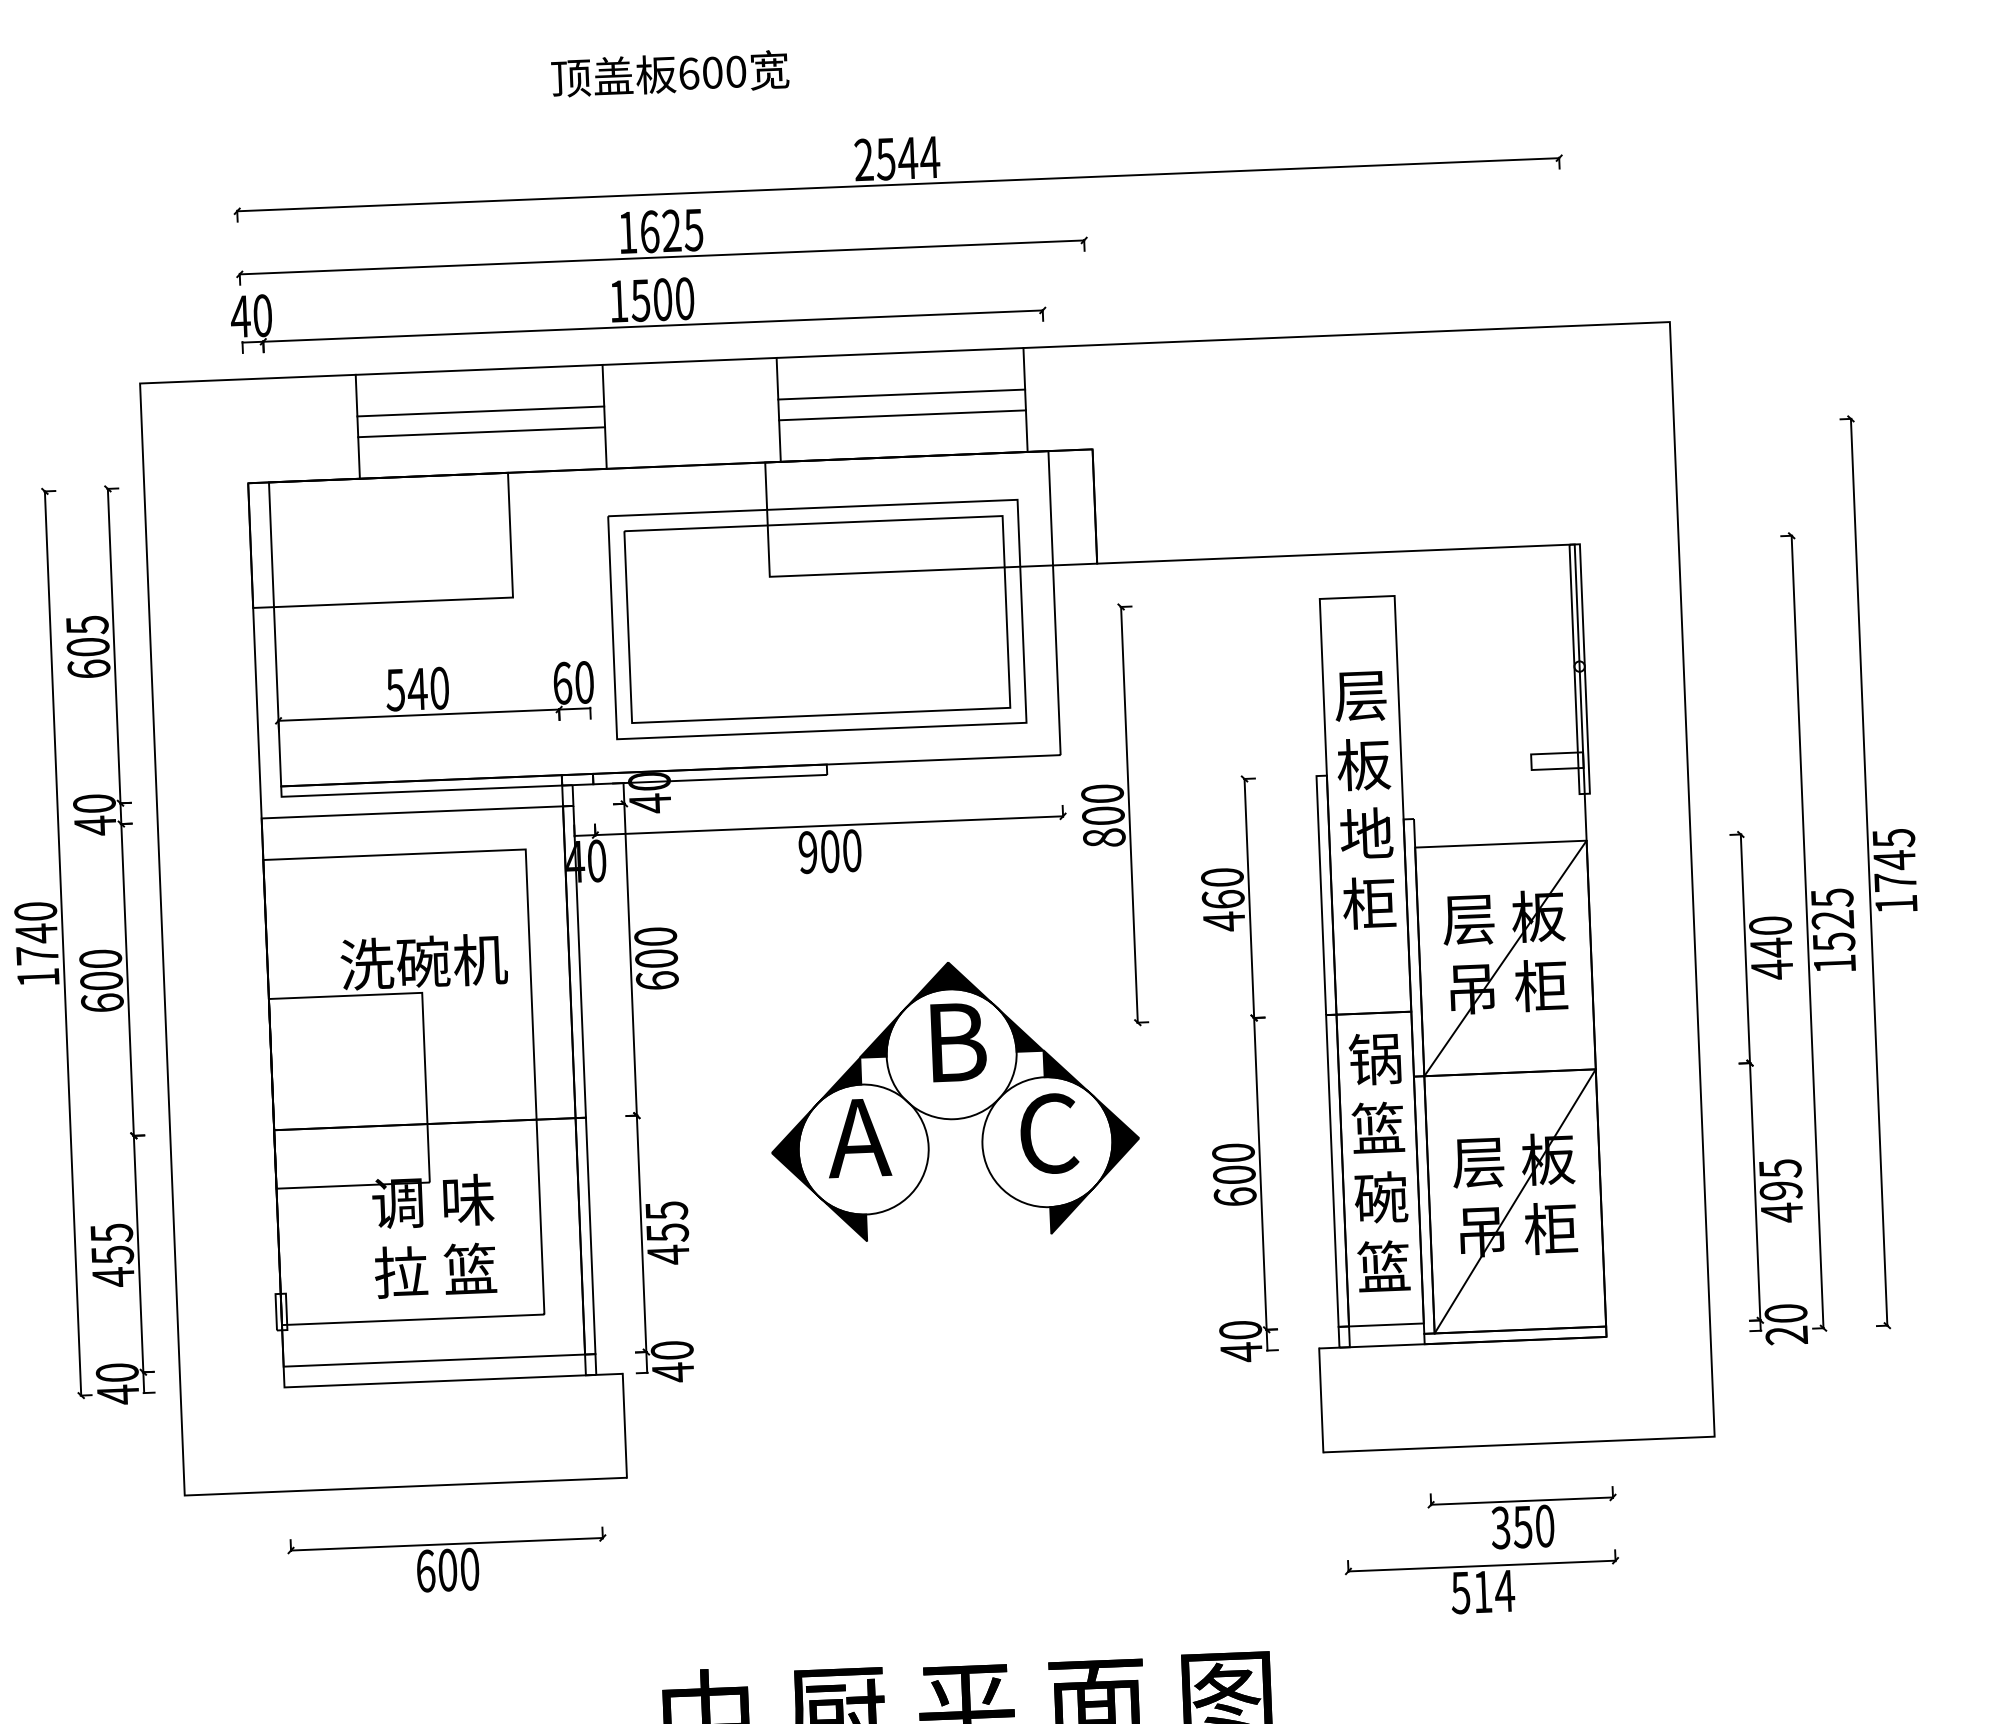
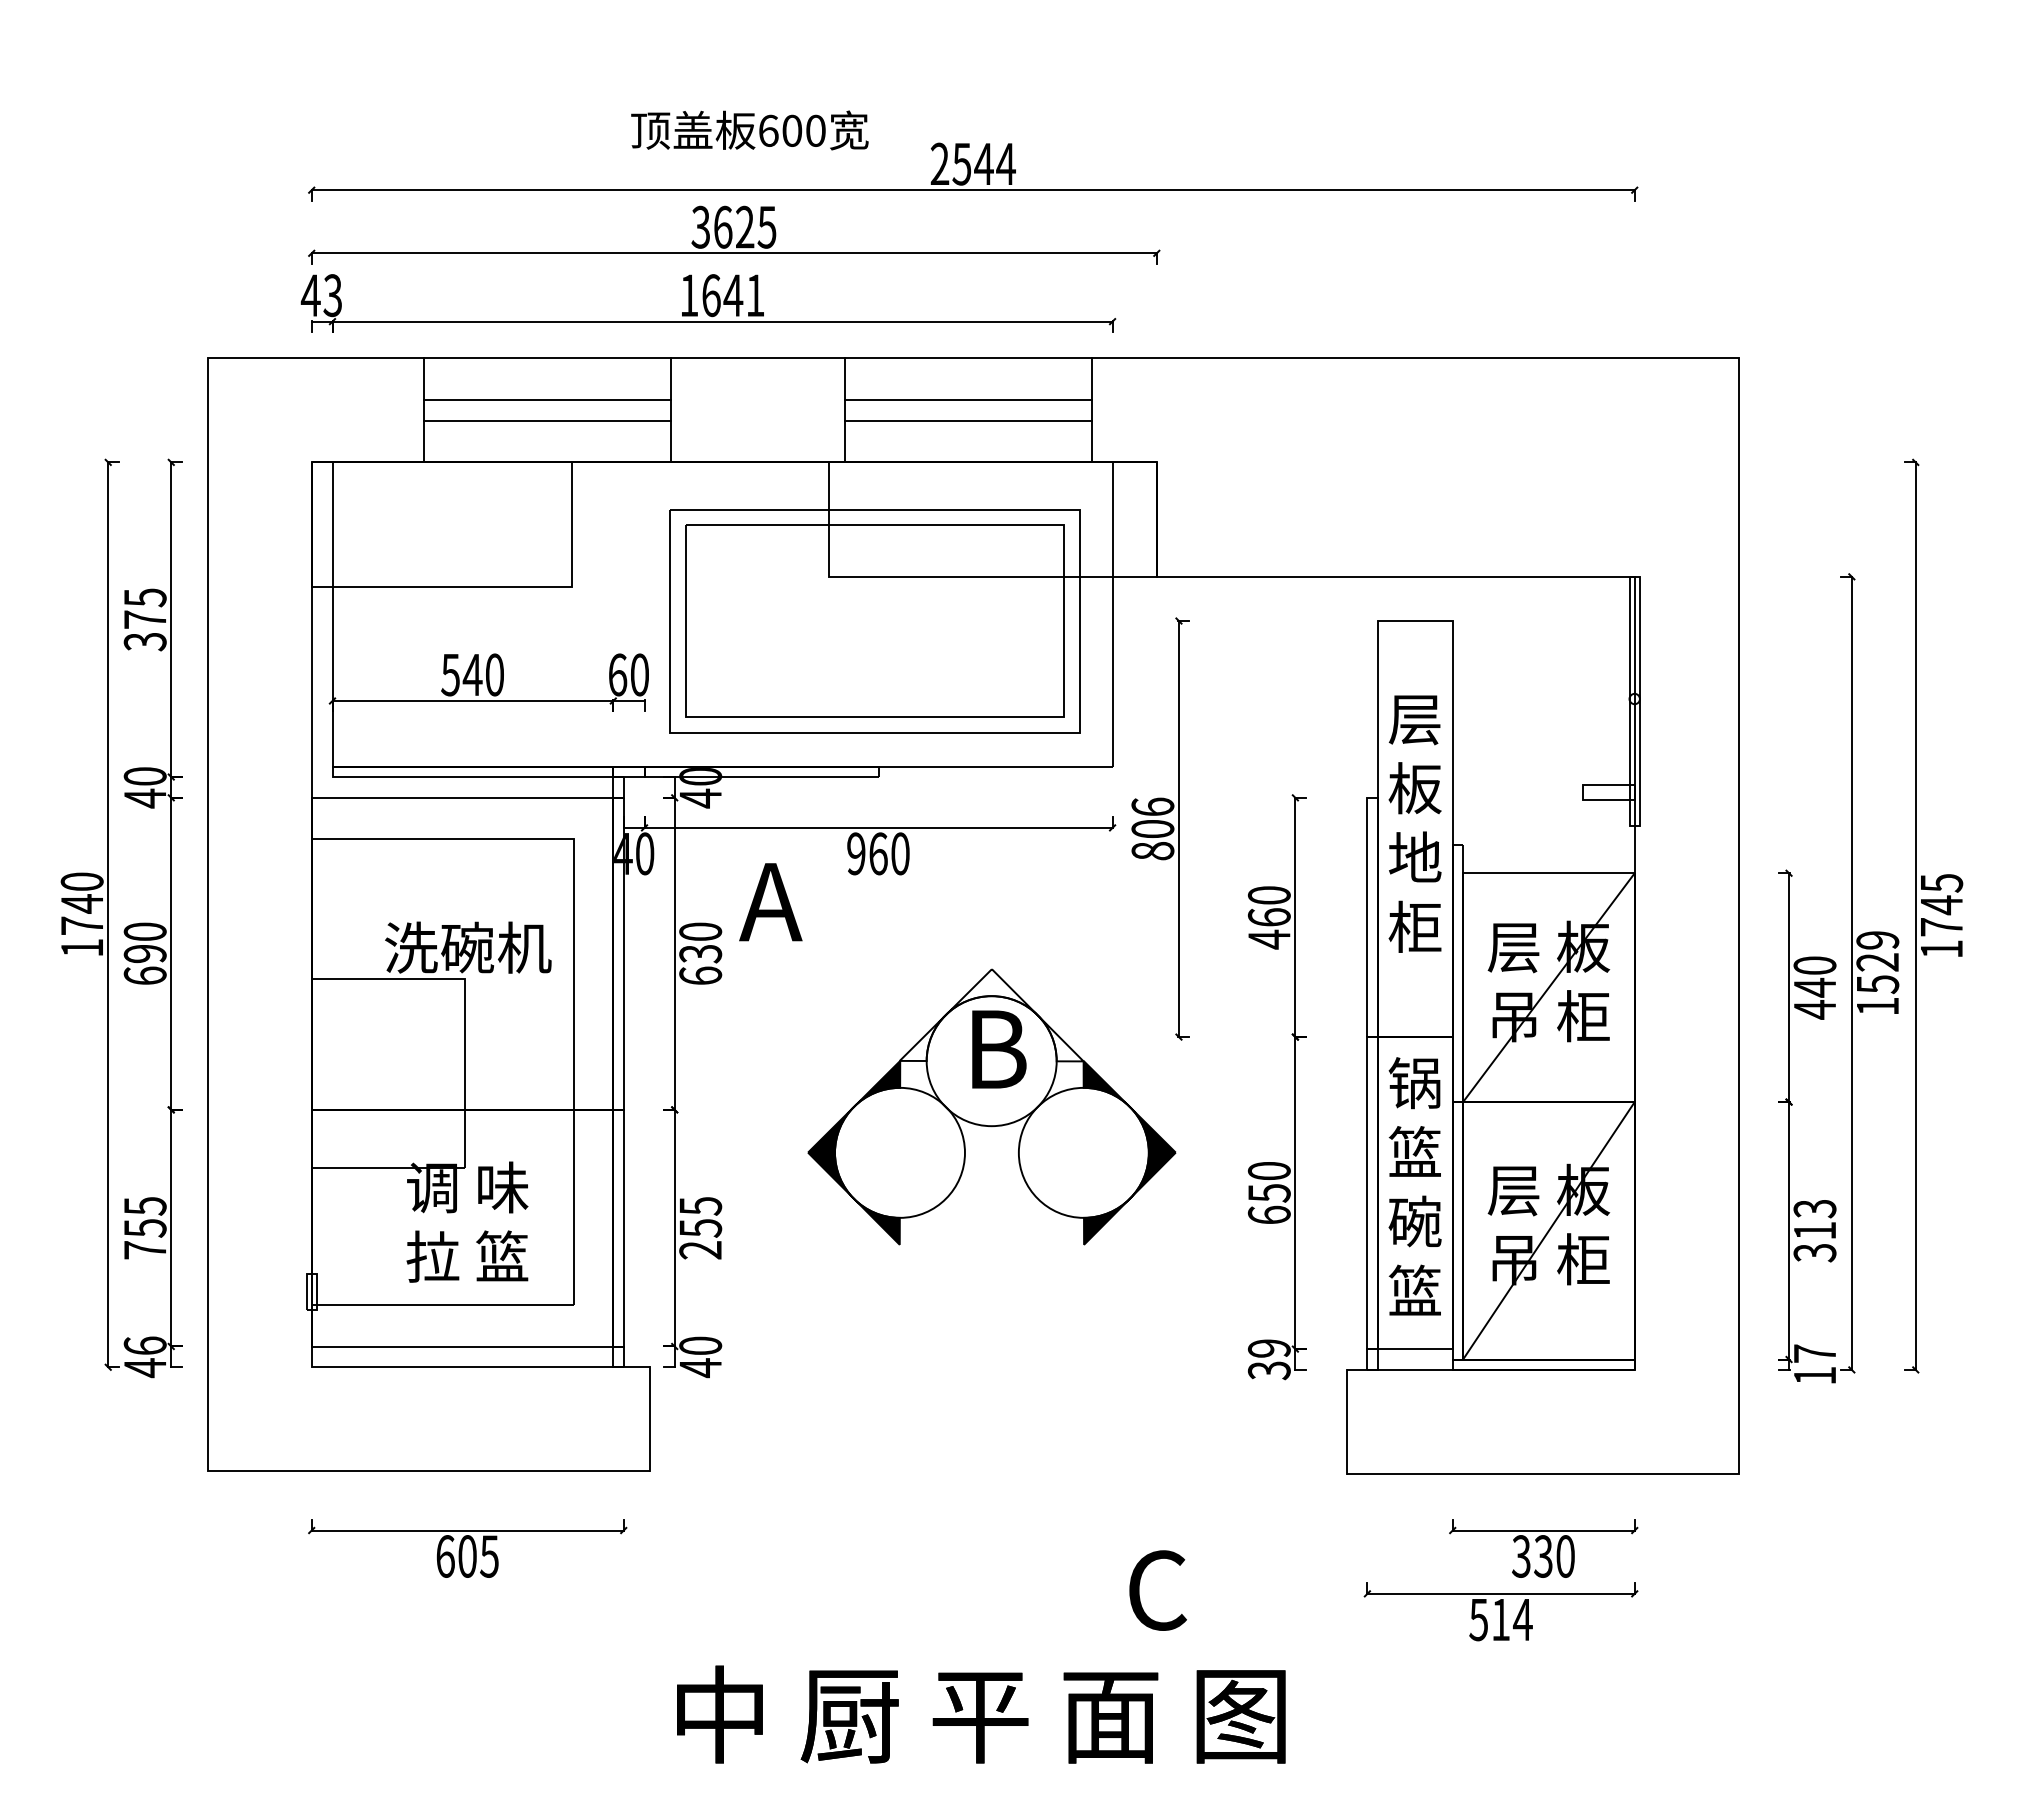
text: (669, 74) -> (749, 130), moved
text: (627, 231) -> (700, 226), 1625 -> 3625
text: (661, 299) -> (732, 295), 1500 -> 1641
text: (262, 315) -> (332, 295), 40 -> 43
text: (87, 657) -> (144, 630), 605 -> 375
text: (1102, 793) -> (1152, 806), 800 -> 806
text: (830, 851) -> (878, 853), 900 -> 960
text: (1831, 898) -> (1877, 940), 1525 -> 1529
text: (656, 958) -> (700, 953), 600 -> 630
text: (100, 980) -> (144, 953), 600 -> 690
fill: (949, 1008) -> (991, 1015), removed
text: (1048, 1133) -> (1157, 1590), moved
text: (858, 1138) -> (770, 902), moved
text: (1233, 1175) -> (1268, 1193), 600 -> 650
text: (1780, 1190) -> (1814, 1230), 495 -> 313
text: (668, 1255) -> (700, 1250), 455 -> 255
text: (112, 1277) -> (144, 1250), 455 -> 755
text: (1785, 1324) -> (1814, 1364), 20 -> 17
text: (1240, 1341) -> (1268, 1359), 40 -> 39
text: (116, 1372) -> (144, 1345), 40 -> 46
text: (1522, 1527) -> (1543, 1556), 350 -> 330
text: (469, 1569) -> (489, 1556), 600 -> 605

